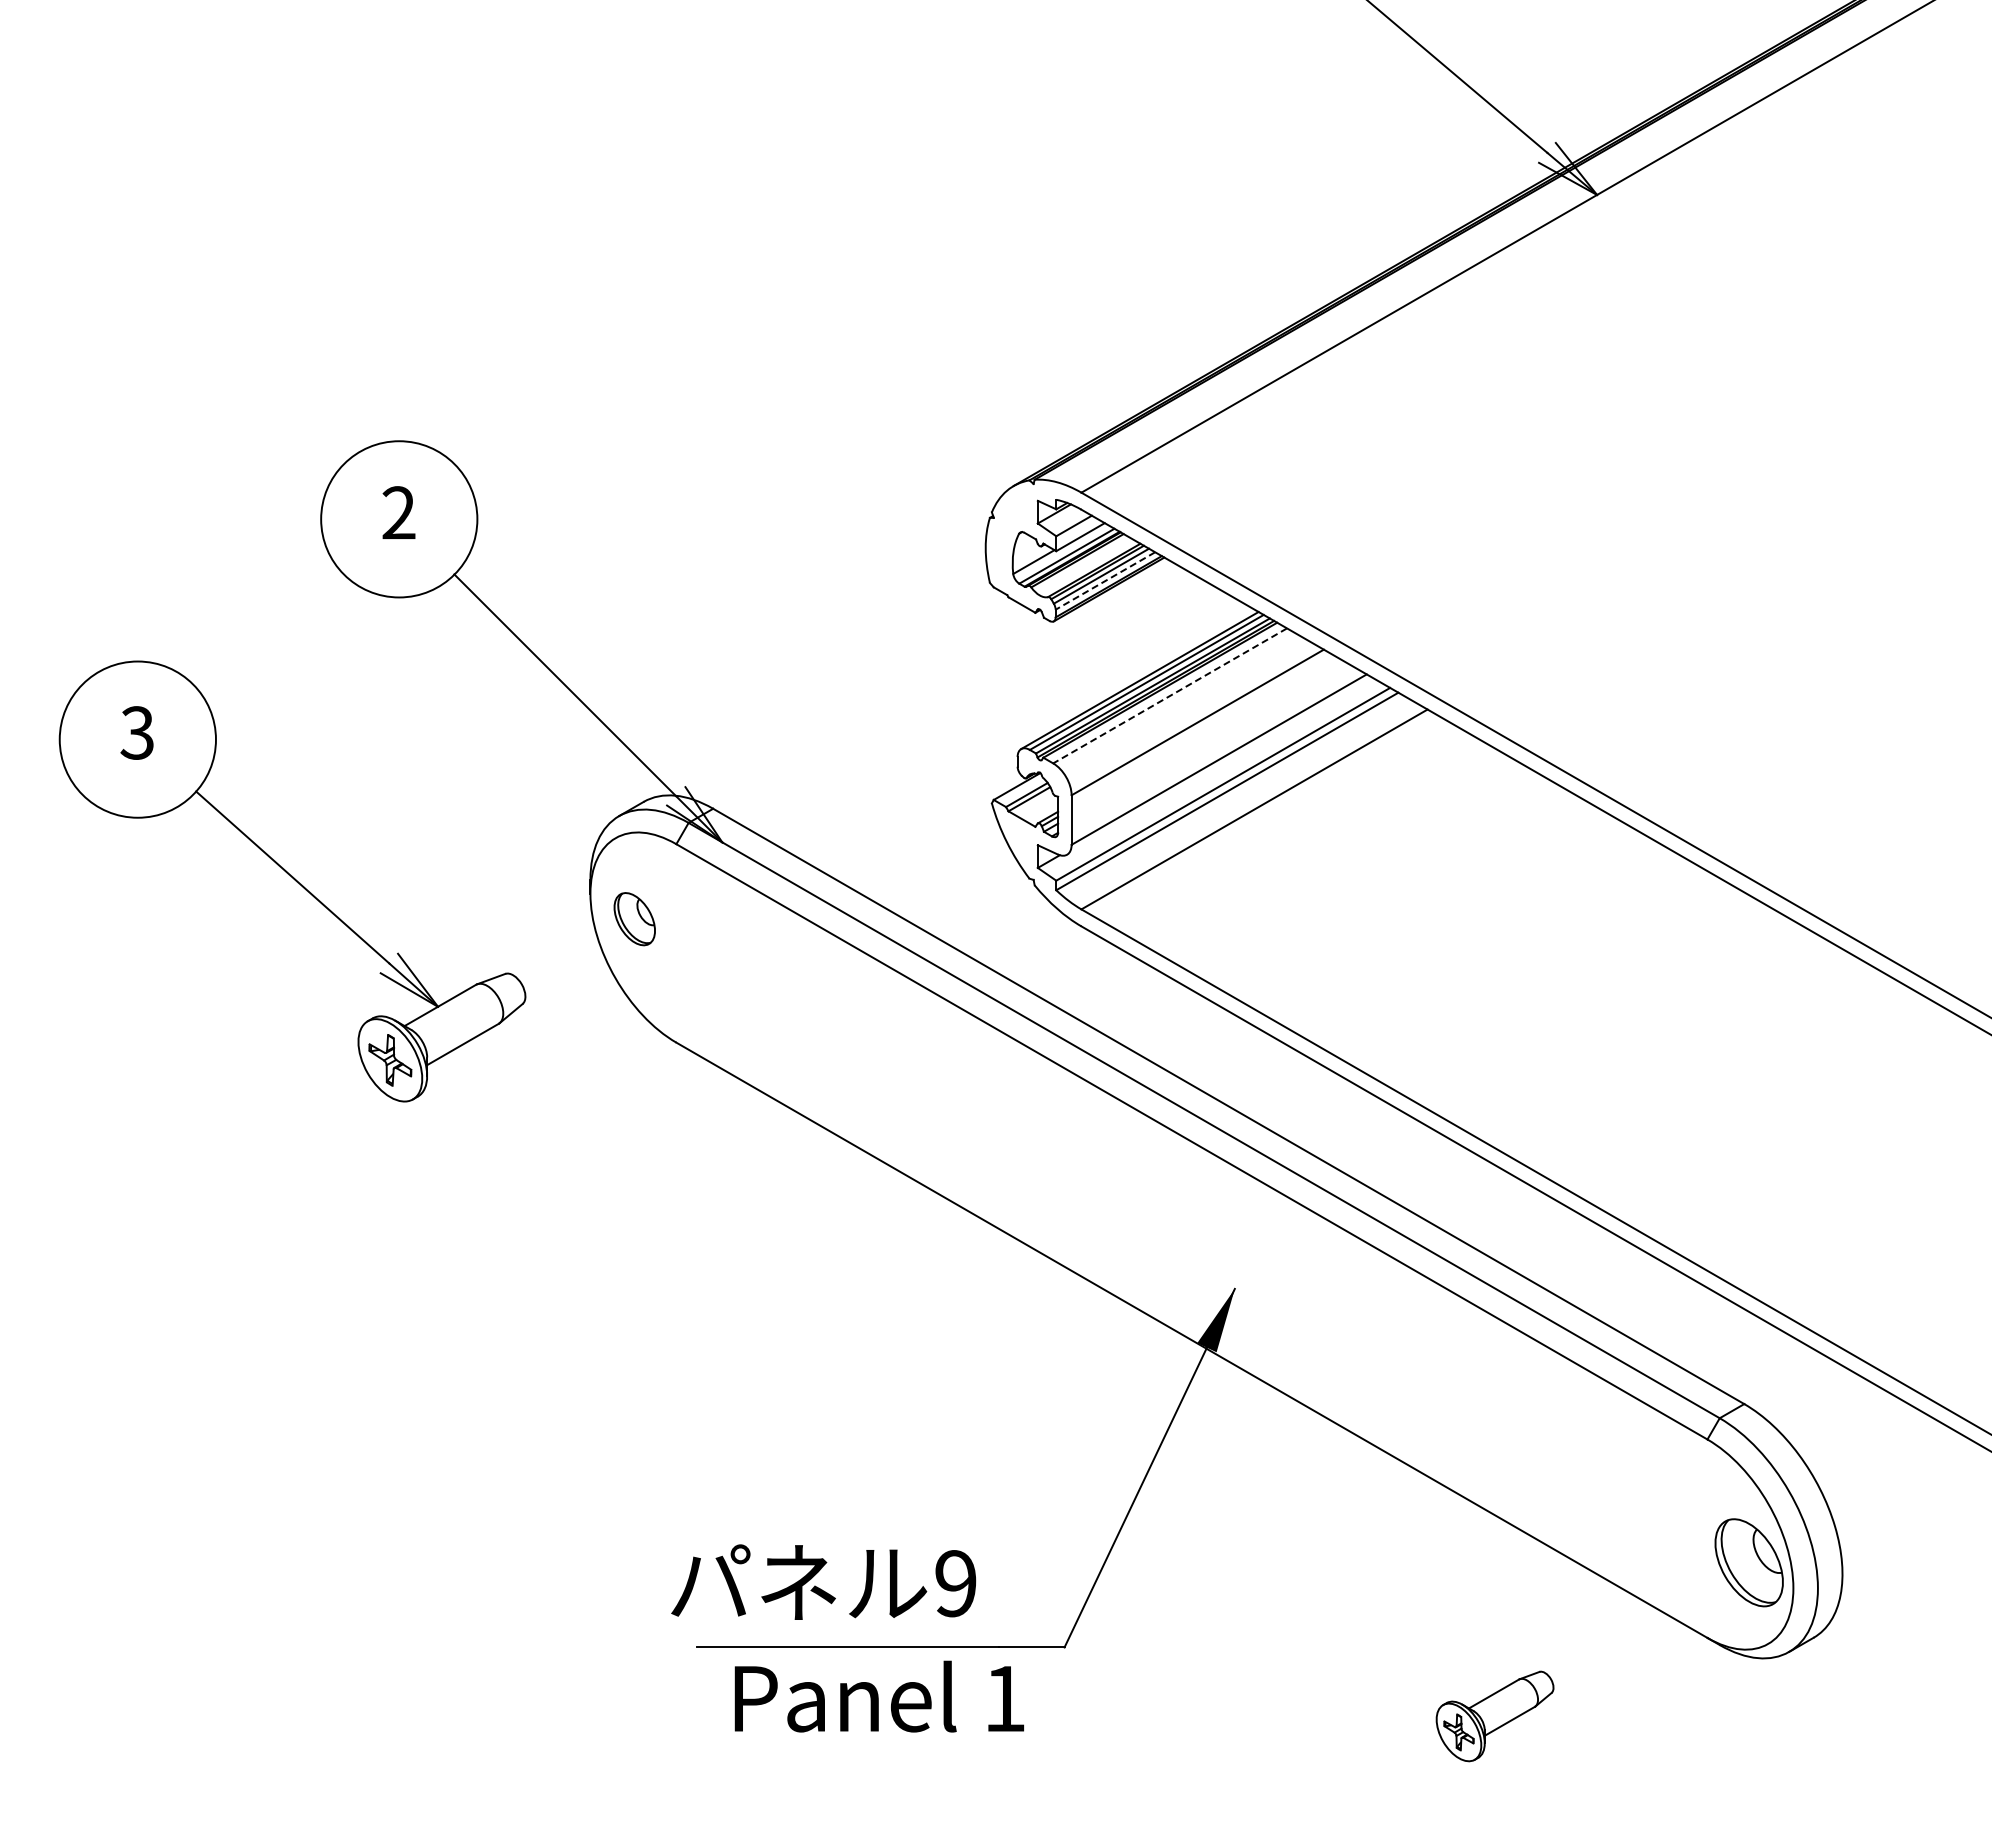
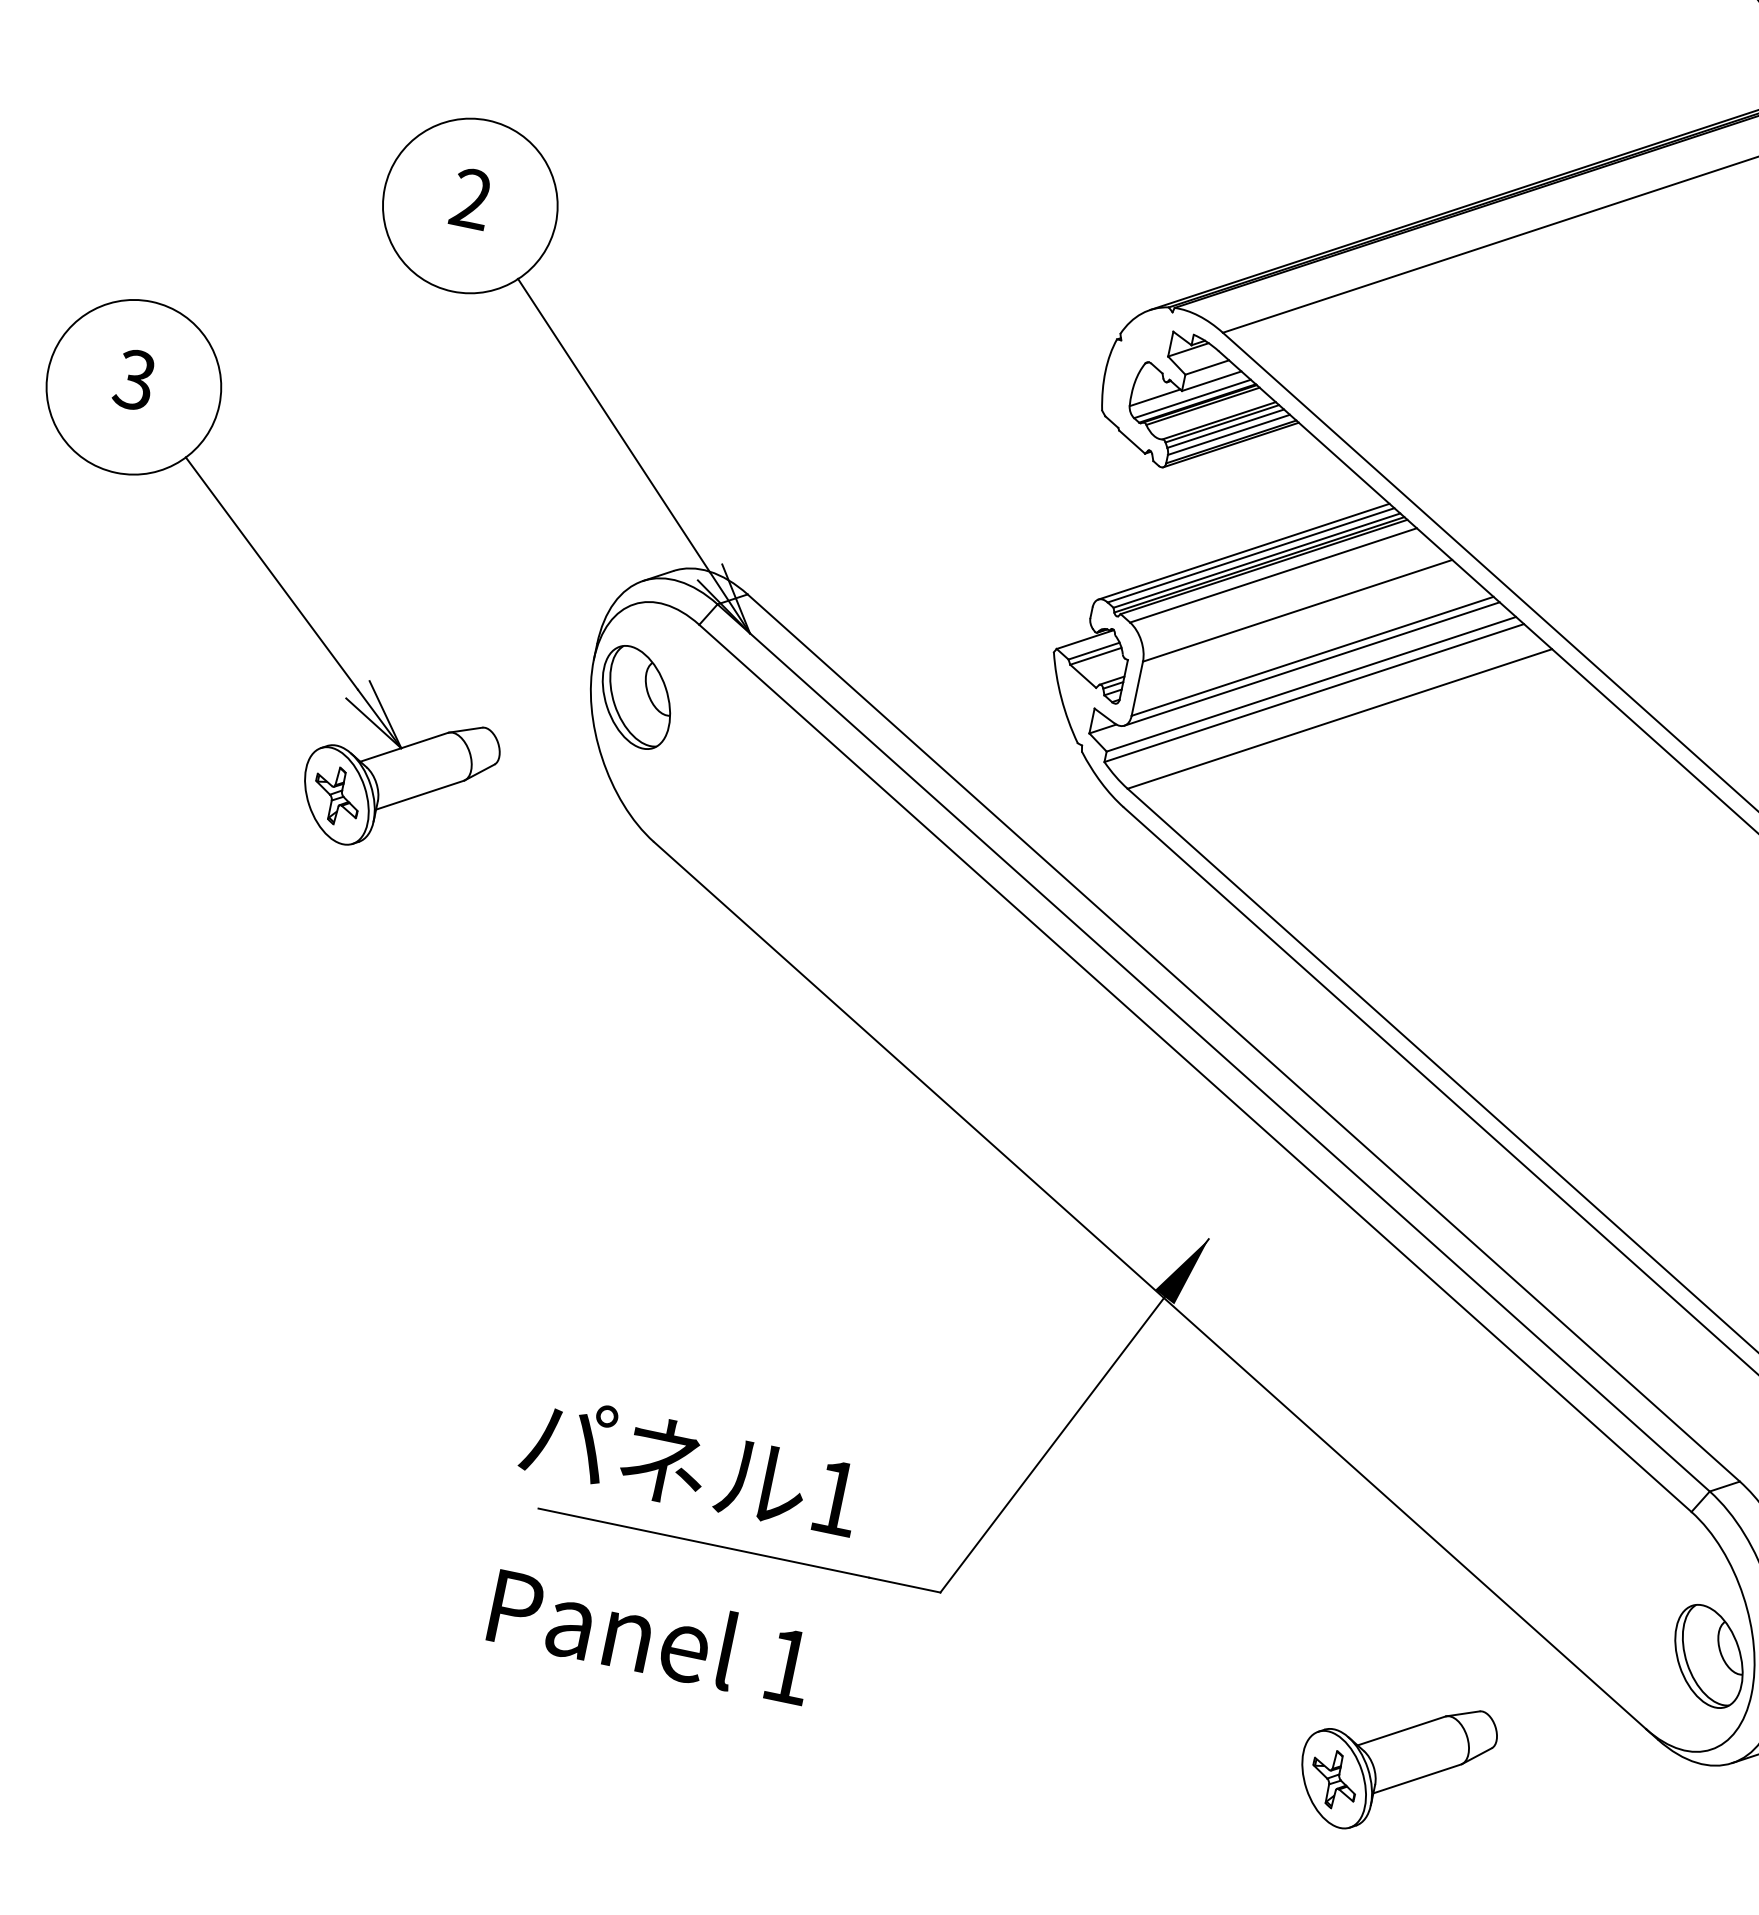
line: (1105, 581) -> (1228, 435), dashed -> solid
line: (1169, 696) -> (1272, 575), dashed -> solid
line: (1220, 766) -> (1312, 664), added
part: (634, 918) -> (636, 696), size x1.67
text: (955, 1583) -> (835, 1497), 9 -> 1
text: (878, 1696) -> (650, 1634), moved
part: (1494, 1716) -> (1395, 1766), size x1.43

